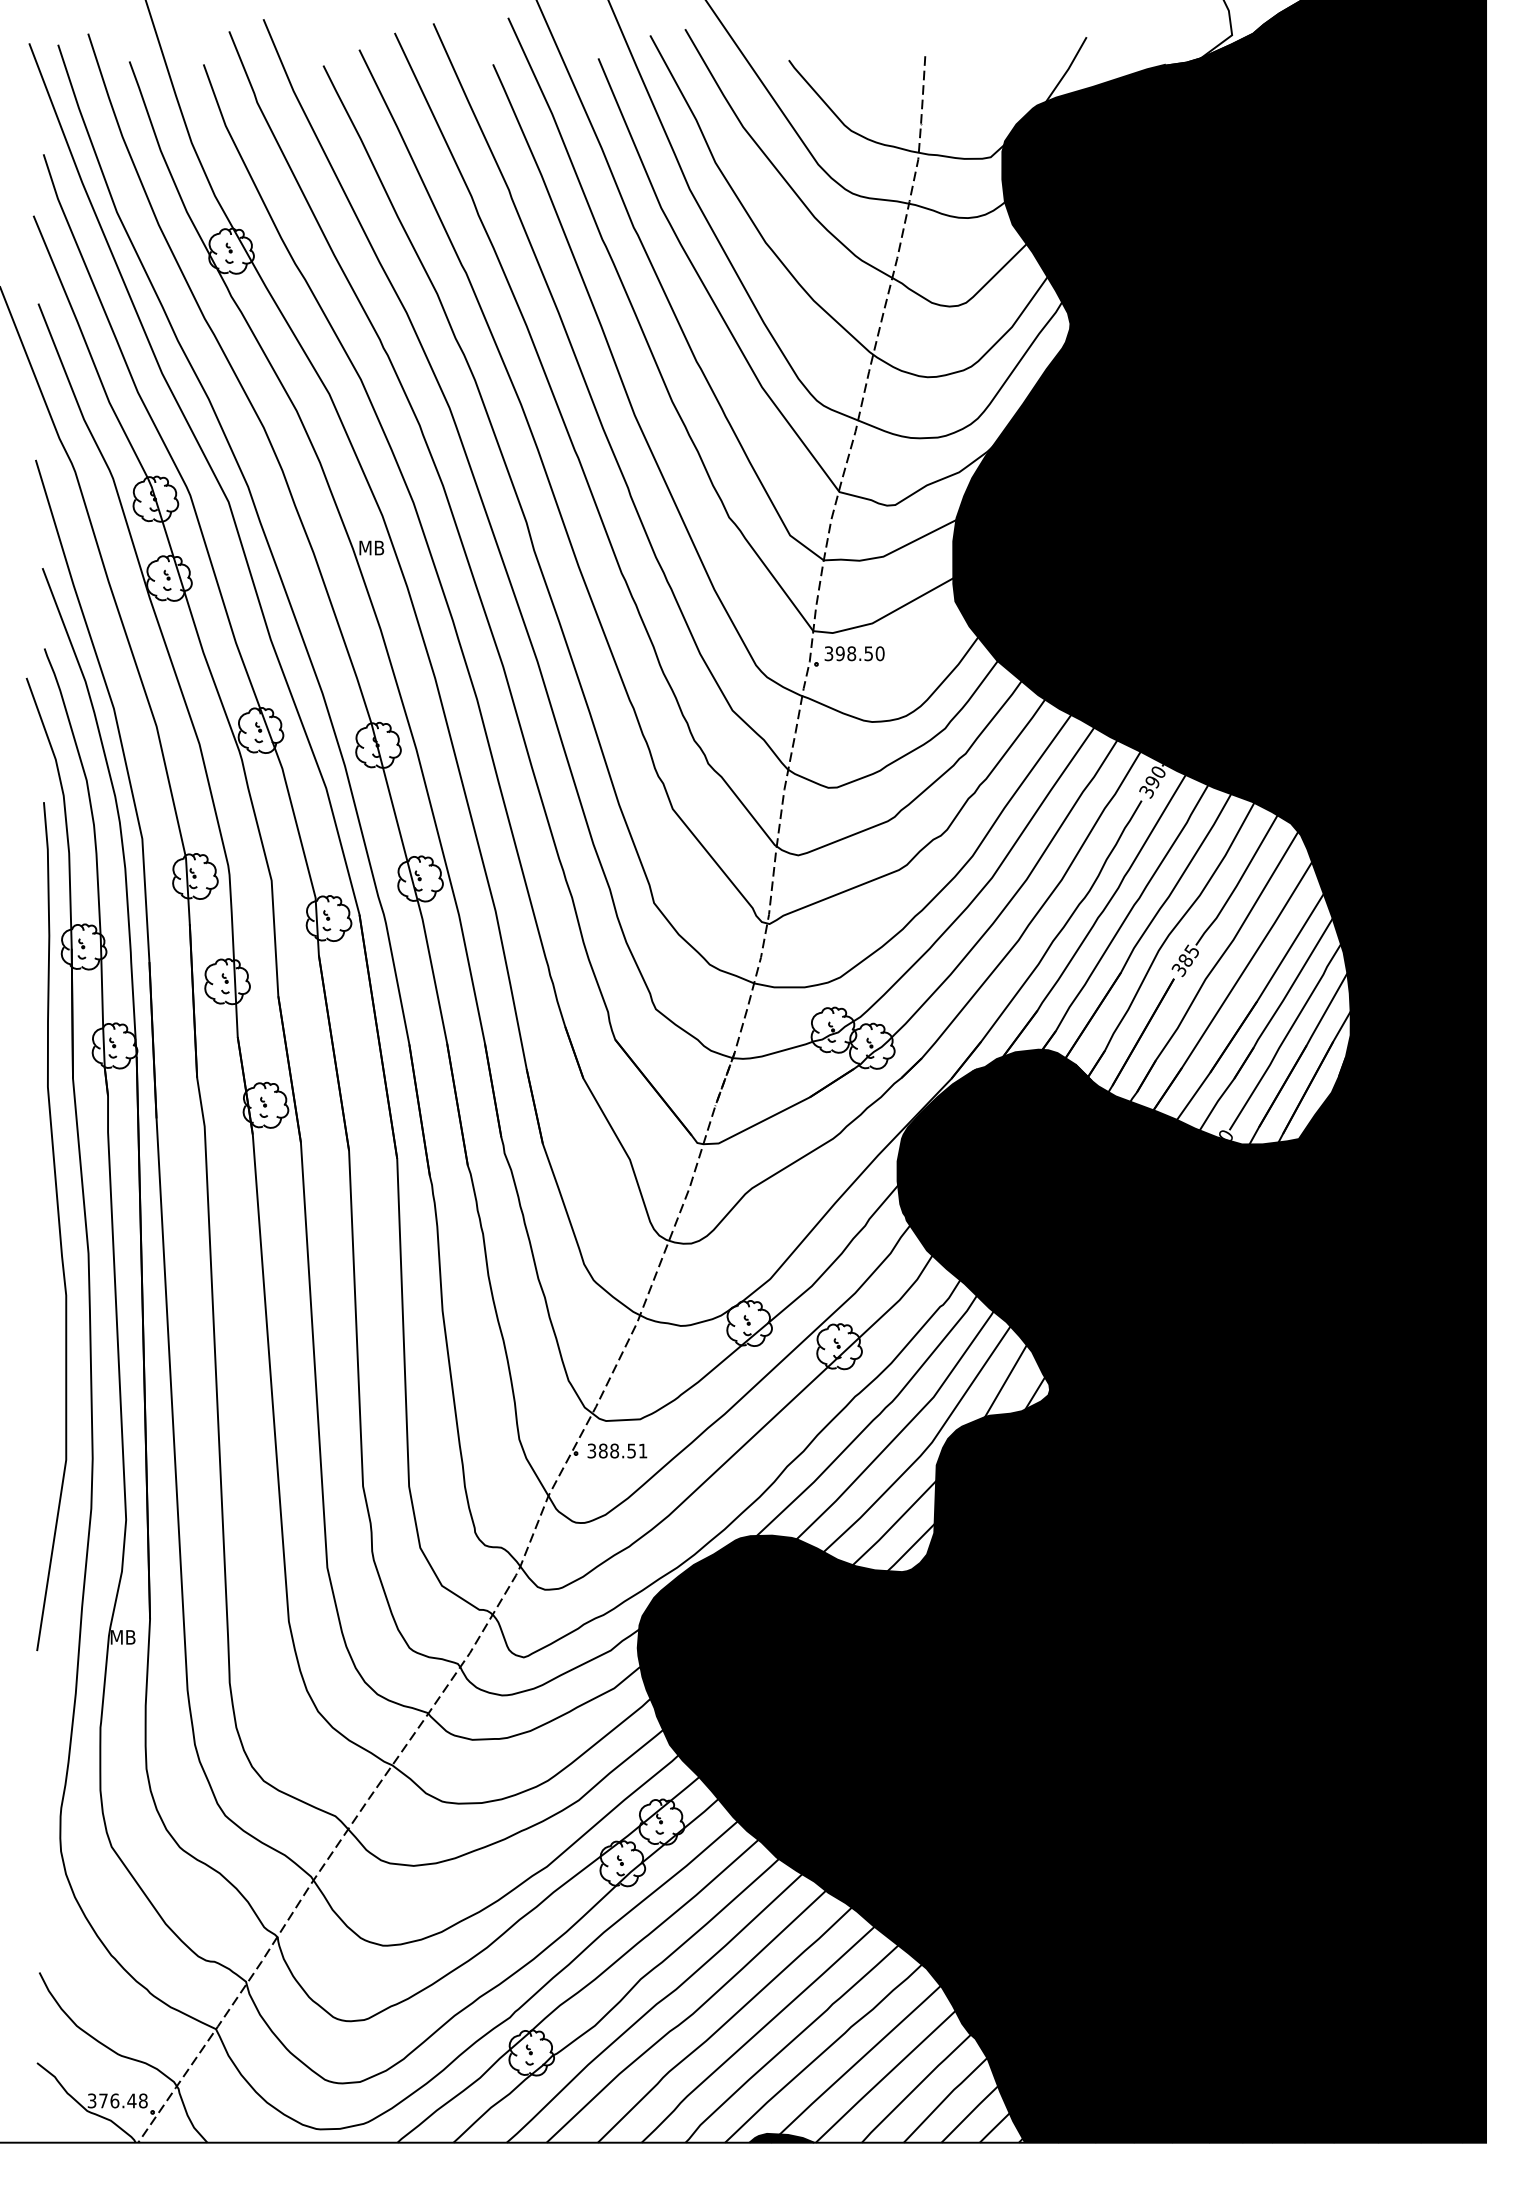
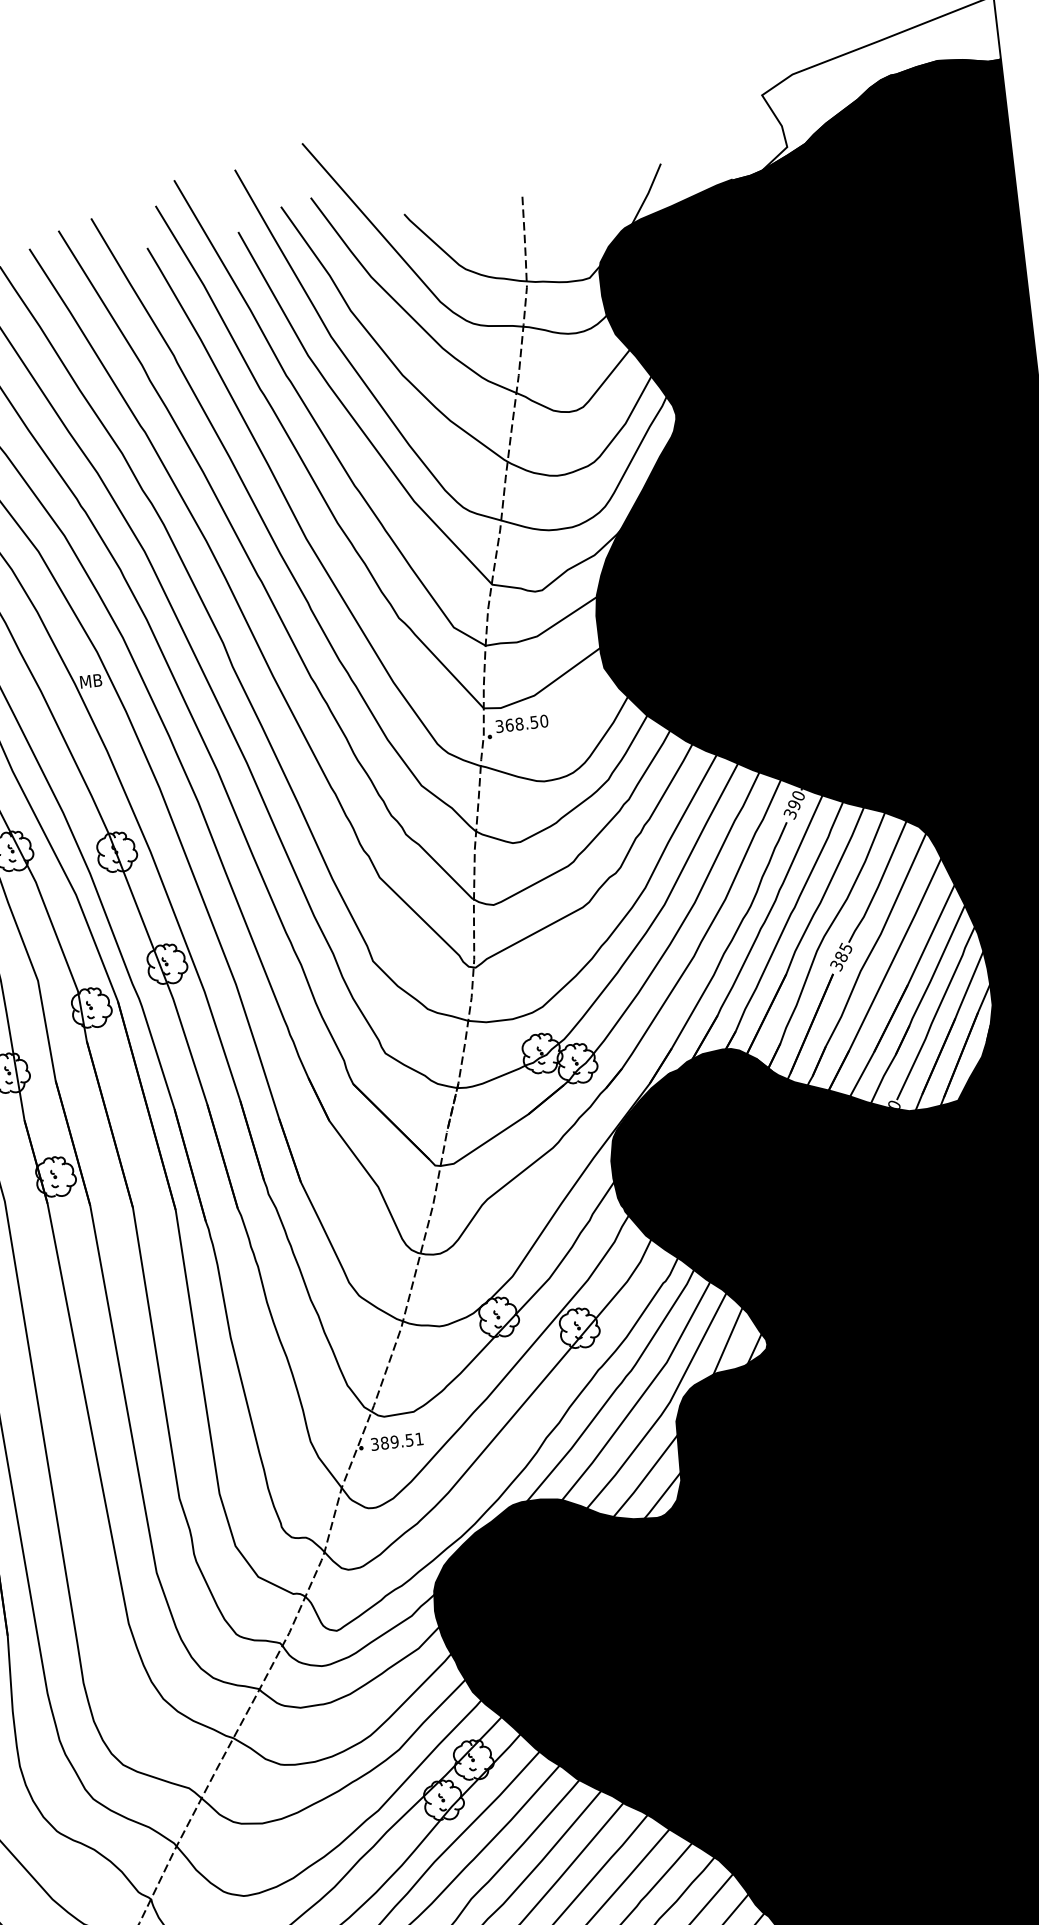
text: (839, 653) -> (508, 725), 398.50 -> 368.50
text: (614, 1450) -> (394, 1441), 388.51 -> 389.51

